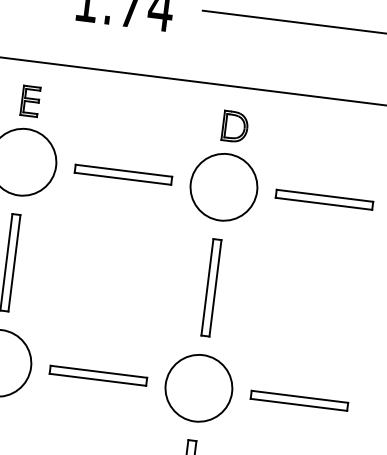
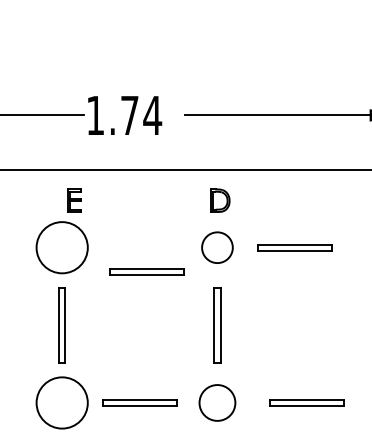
part: (30, 101) -> (74, 200), moved
part: (123, 174) -> (146, 271), moved
circle: (224, 187) -> (217, 247), size x0.6
circle: (199, 387) -> (217, 402), size x0.7
part: (298, 400) -> (306, 402), moved

